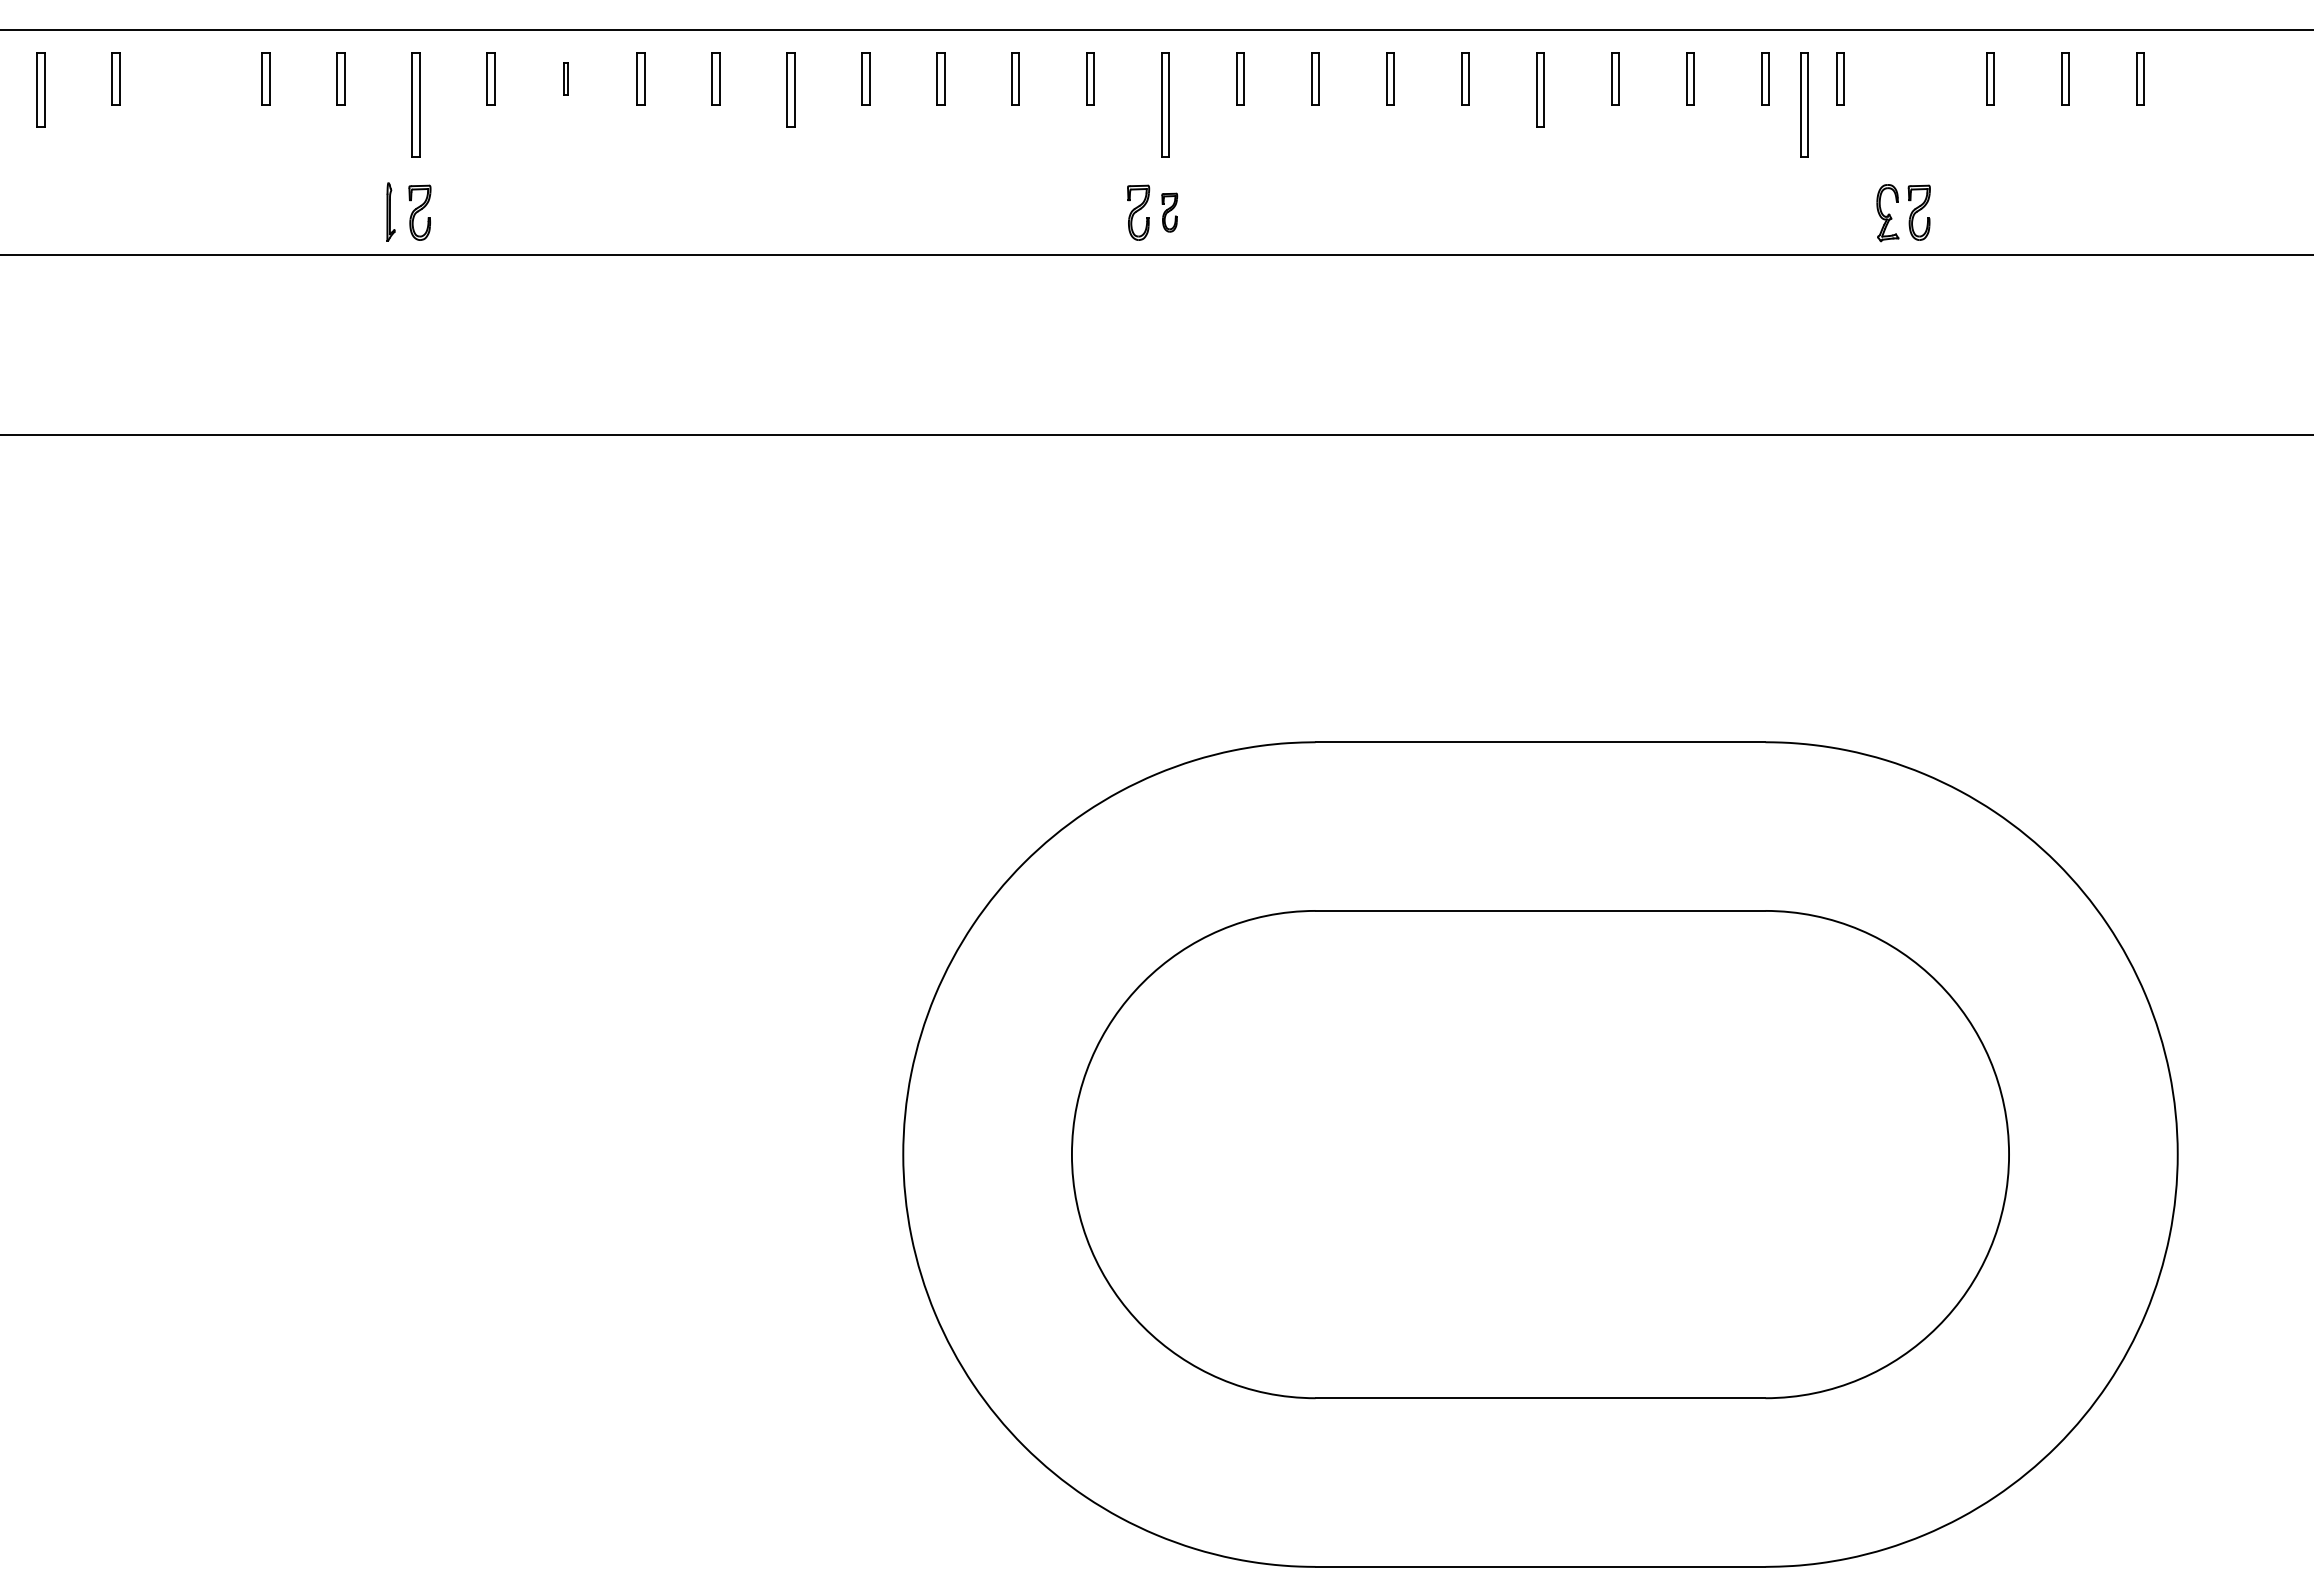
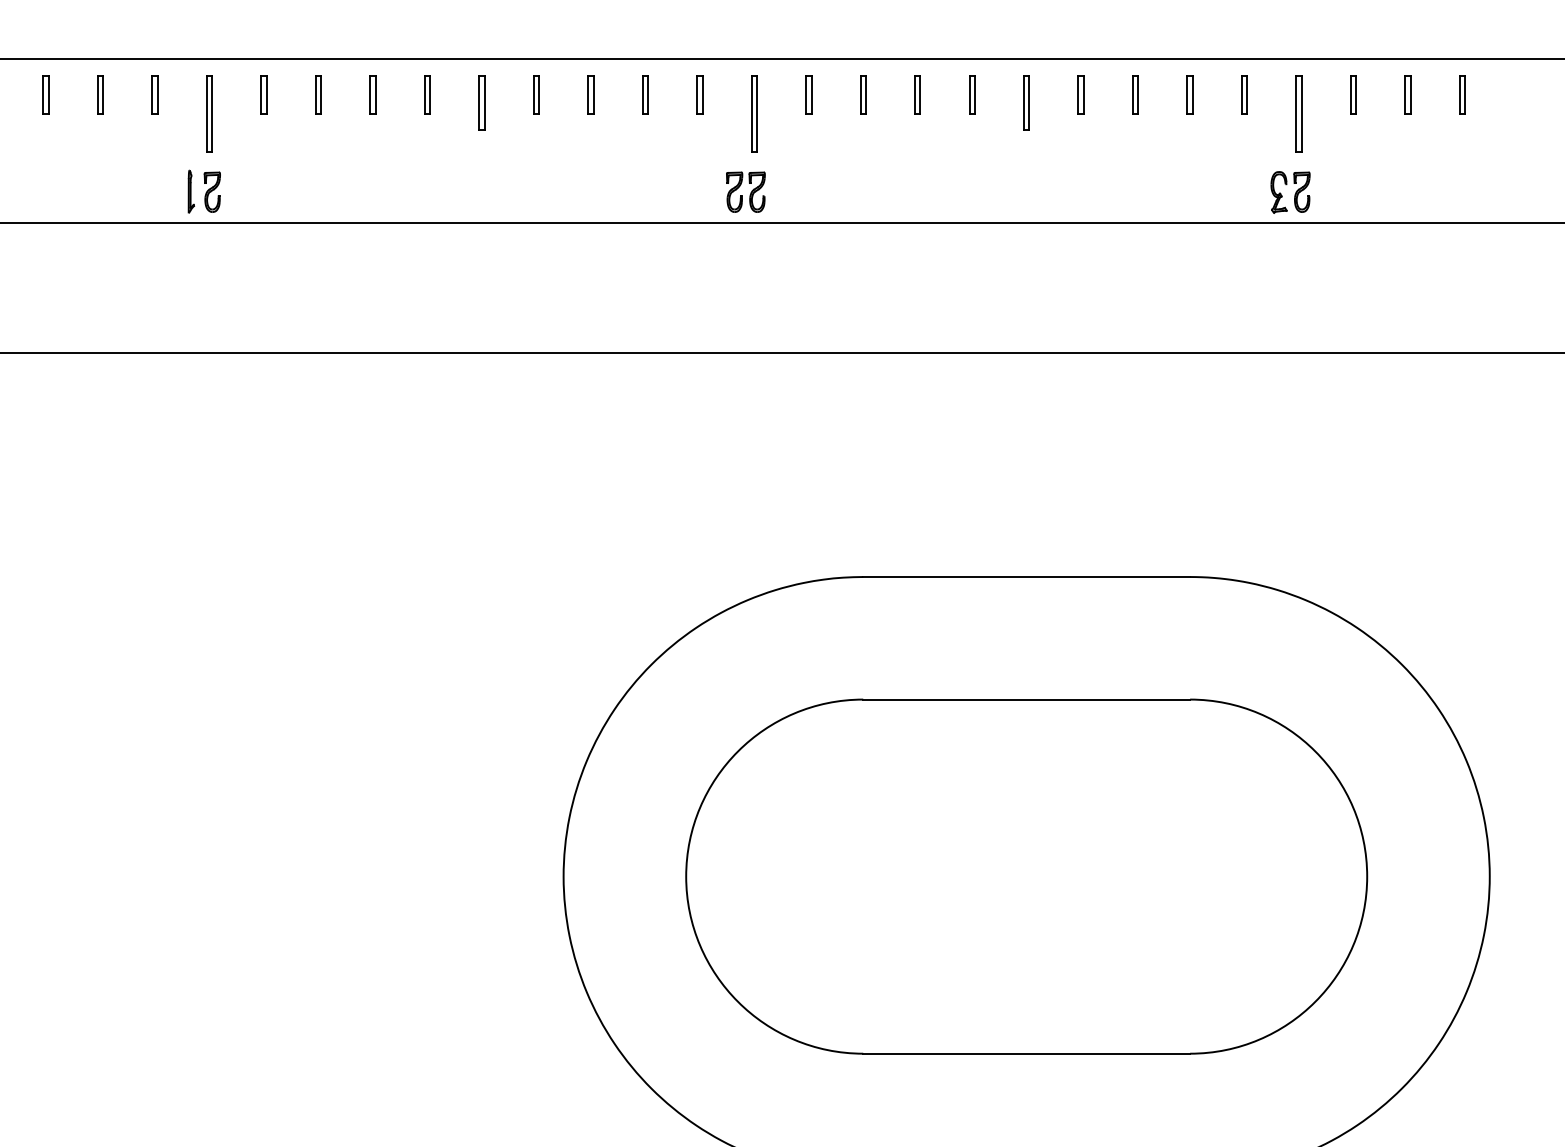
part: (190, 78) -> (45, 94), added
part: (565, 78) -> (318, 94), size x1.67
part: (1804, 104) -> (1299, 113), moved
part: (1169, 212) -> (757, 192), size x1.43

